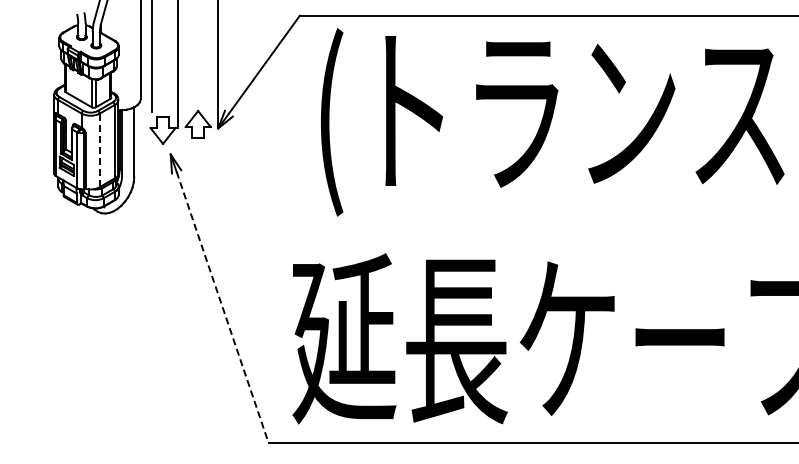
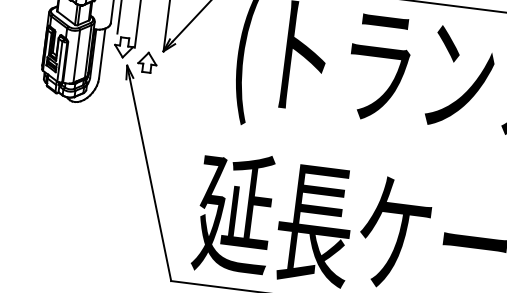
part: (197, 123) -> (147, 61), moved
line: (99, 150) -> (76, 56), dashed -> solid
line: (222, 307) -> (150, 179), dashed -> solid

